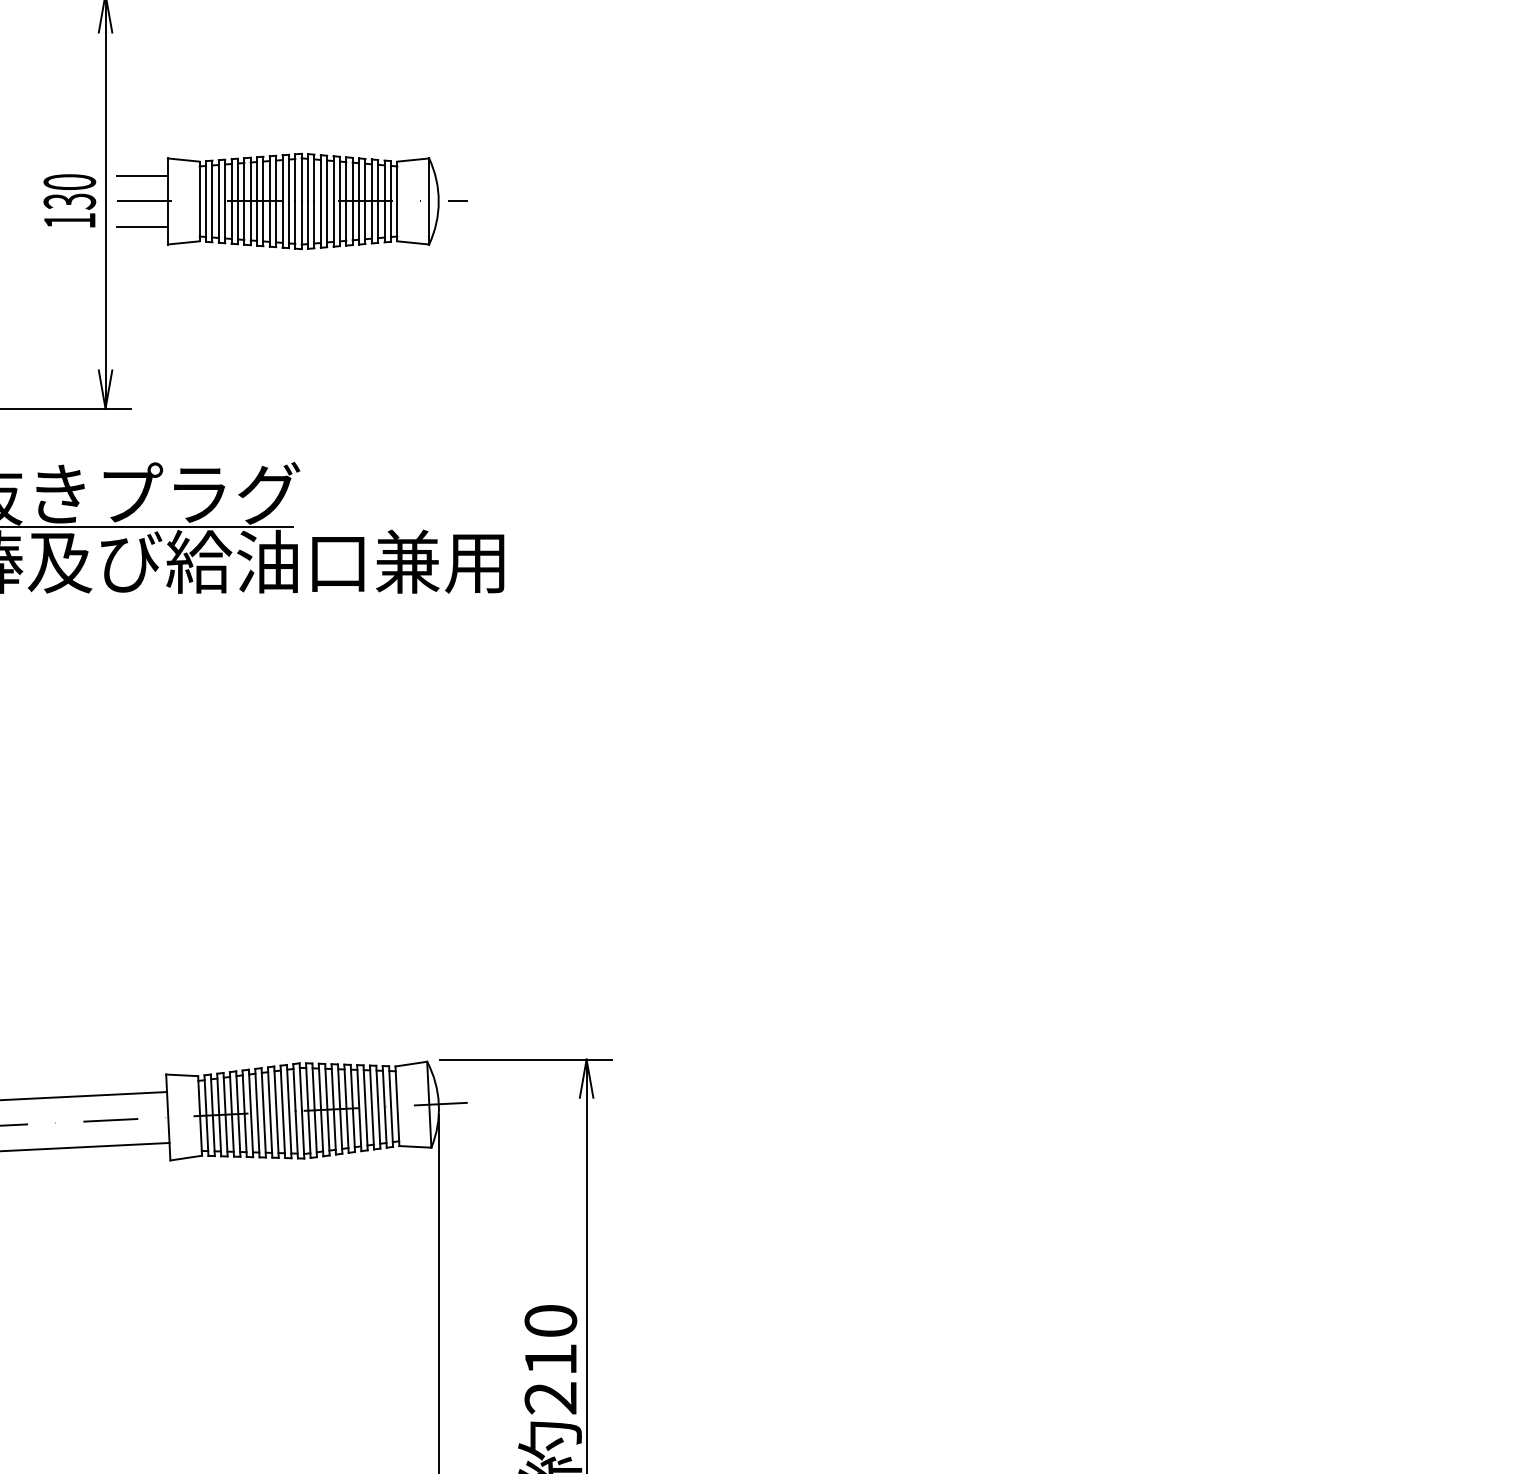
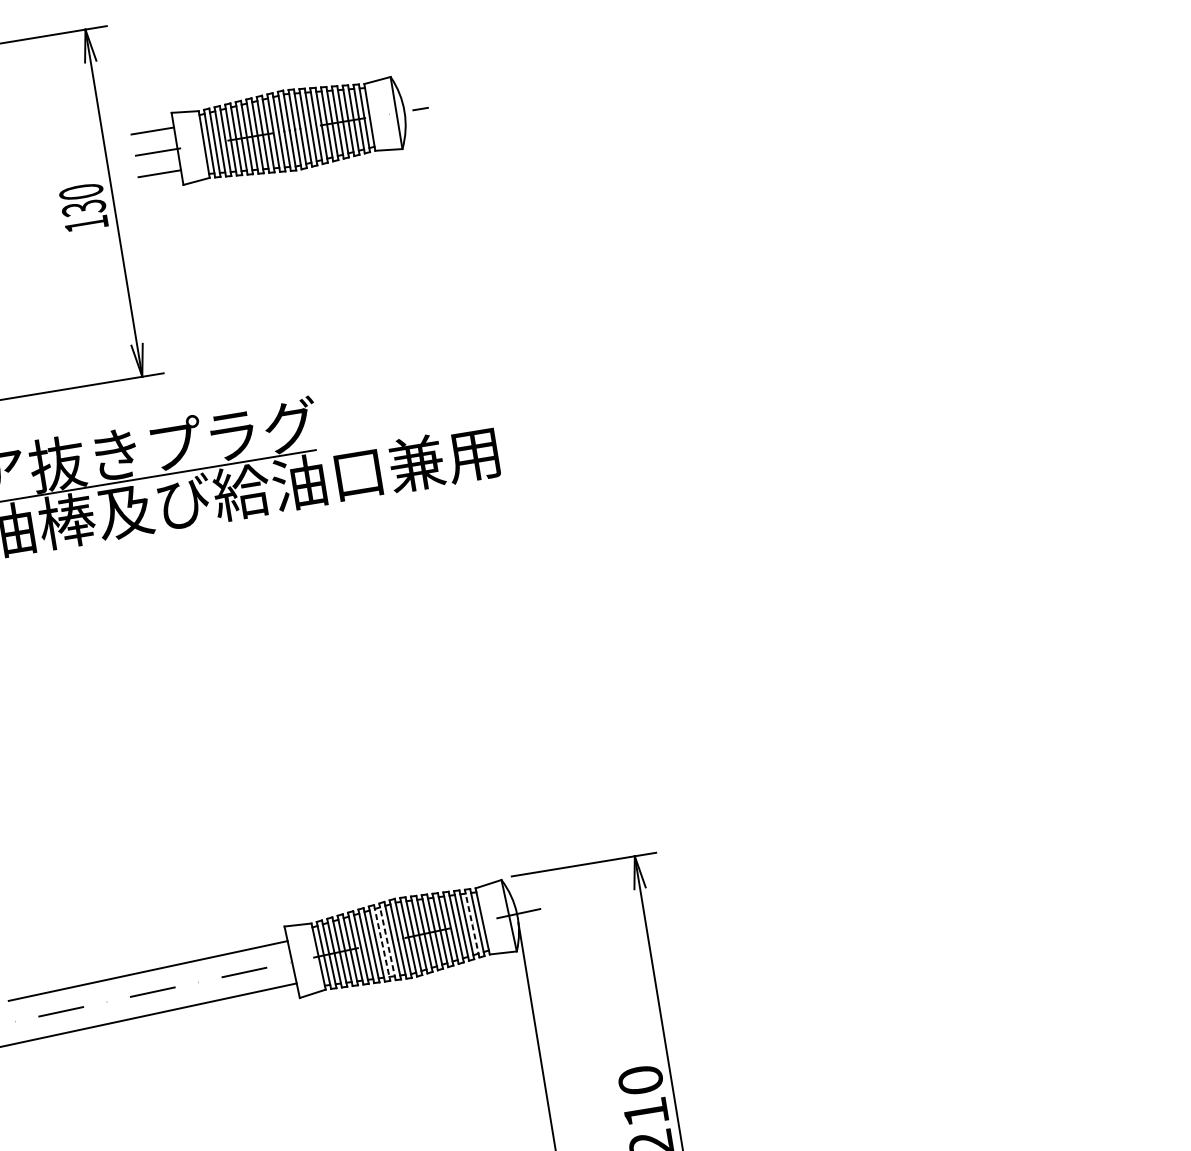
part: (291, 200) -> (281, 131), moved
line: (384, 1106) -> (471, 923), solid -> dashed
line: (282, 1111) -> (387, 941), solid -> dashed
line: (276, 1112) -> (382, 943), solid -> dashed

